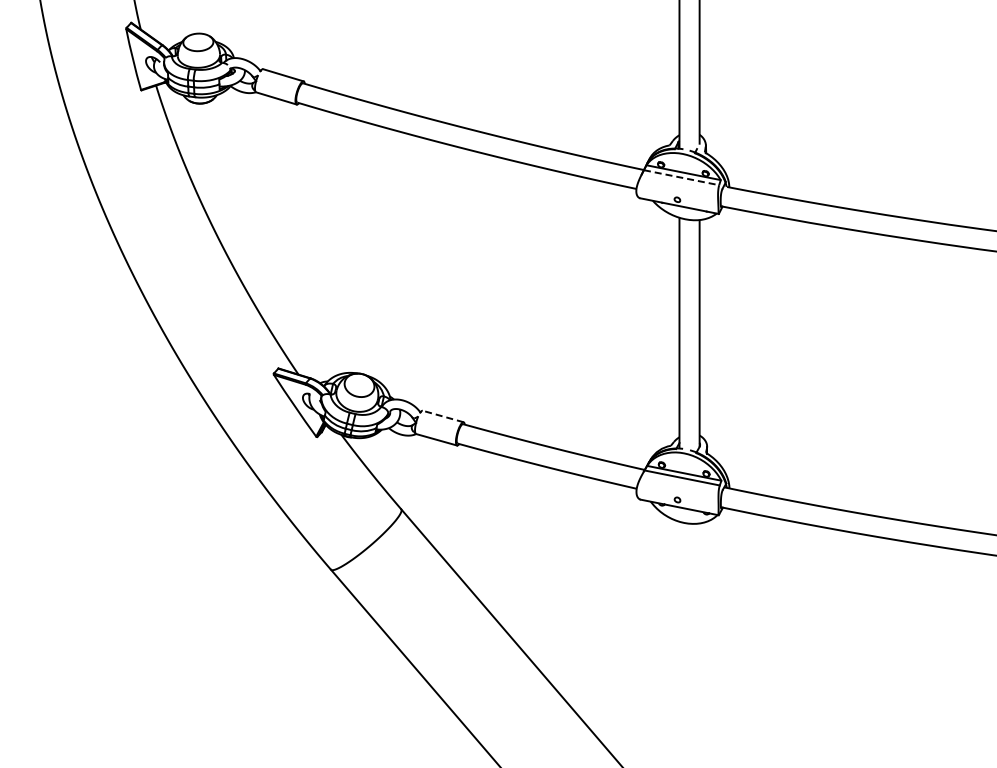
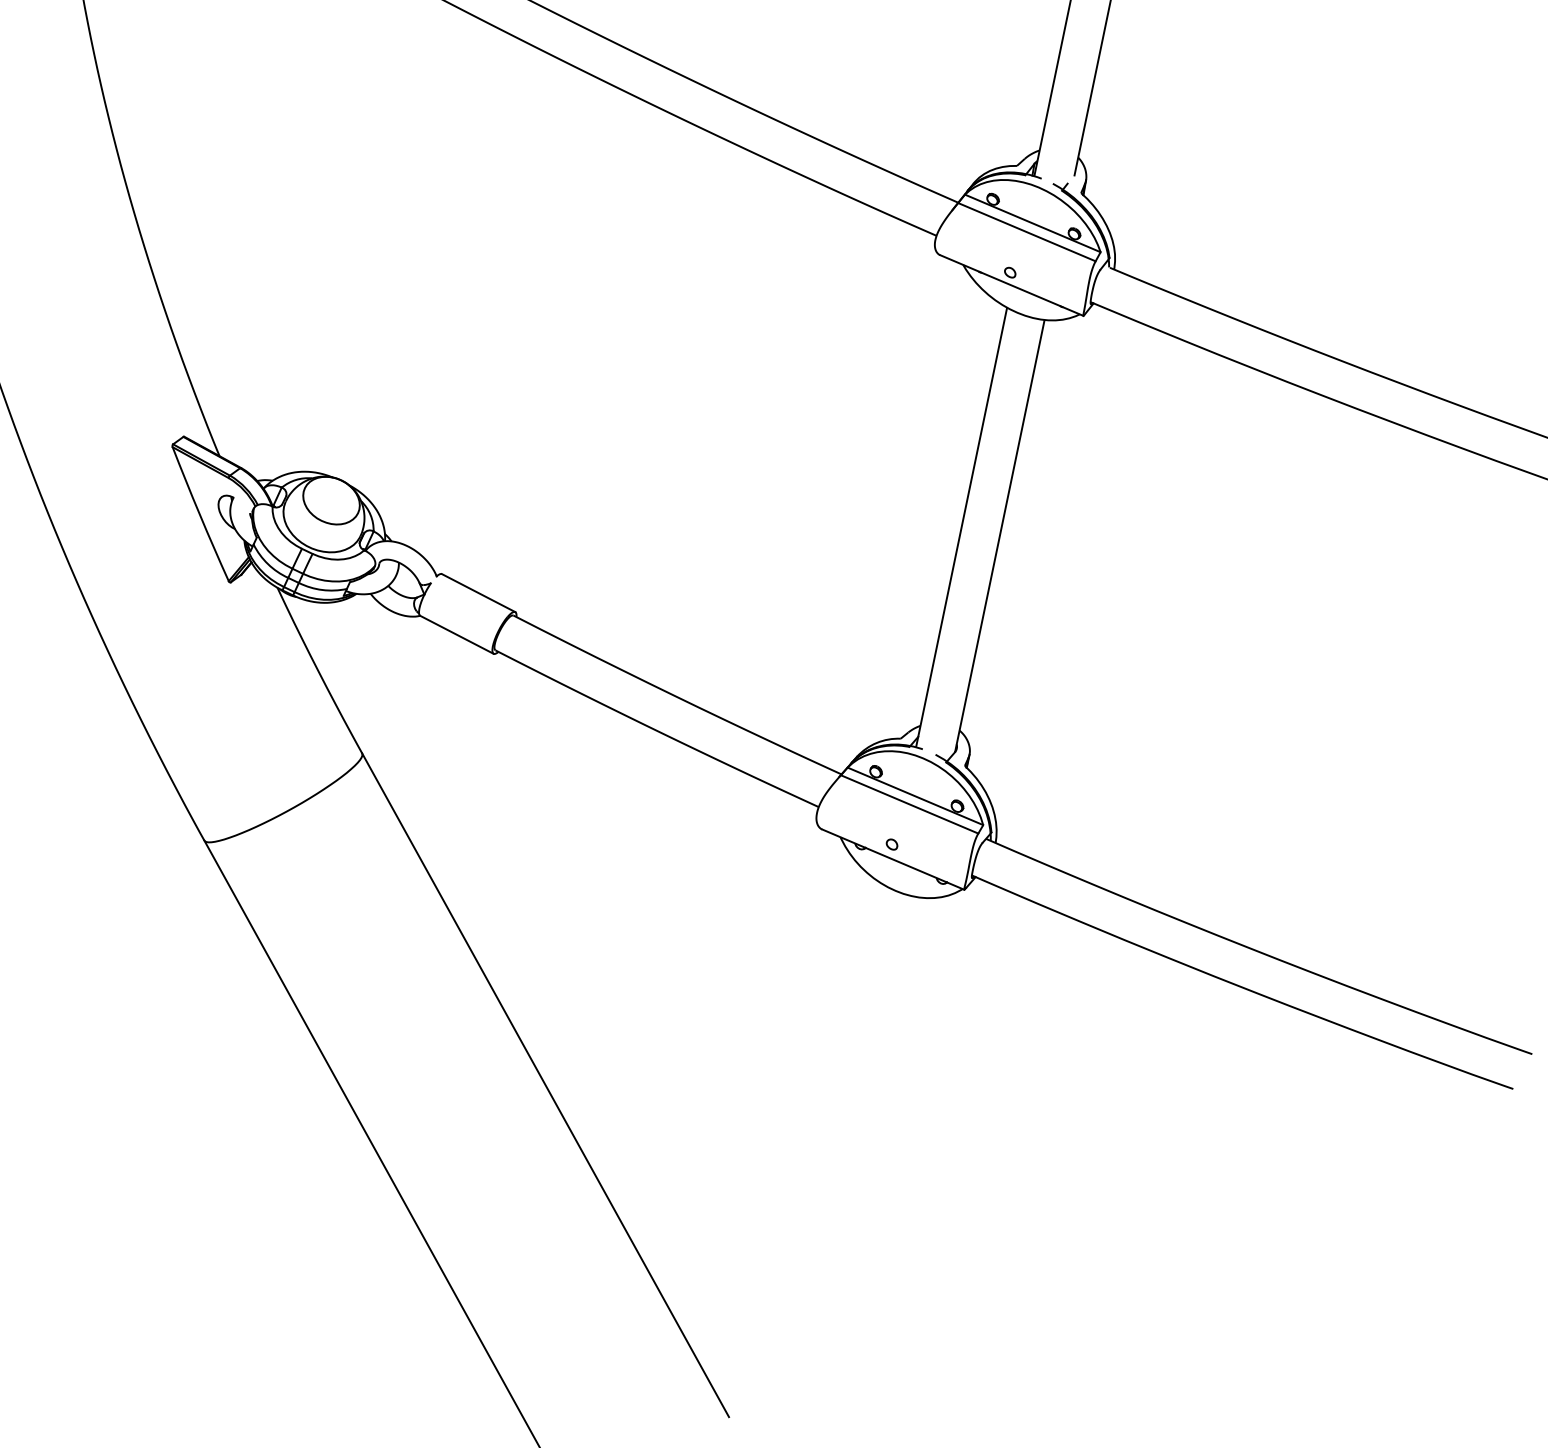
line: (682, 177) -> (1028, 232), dashed -> solid
line: (442, 416) -> (477, 592), dashed -> solid

